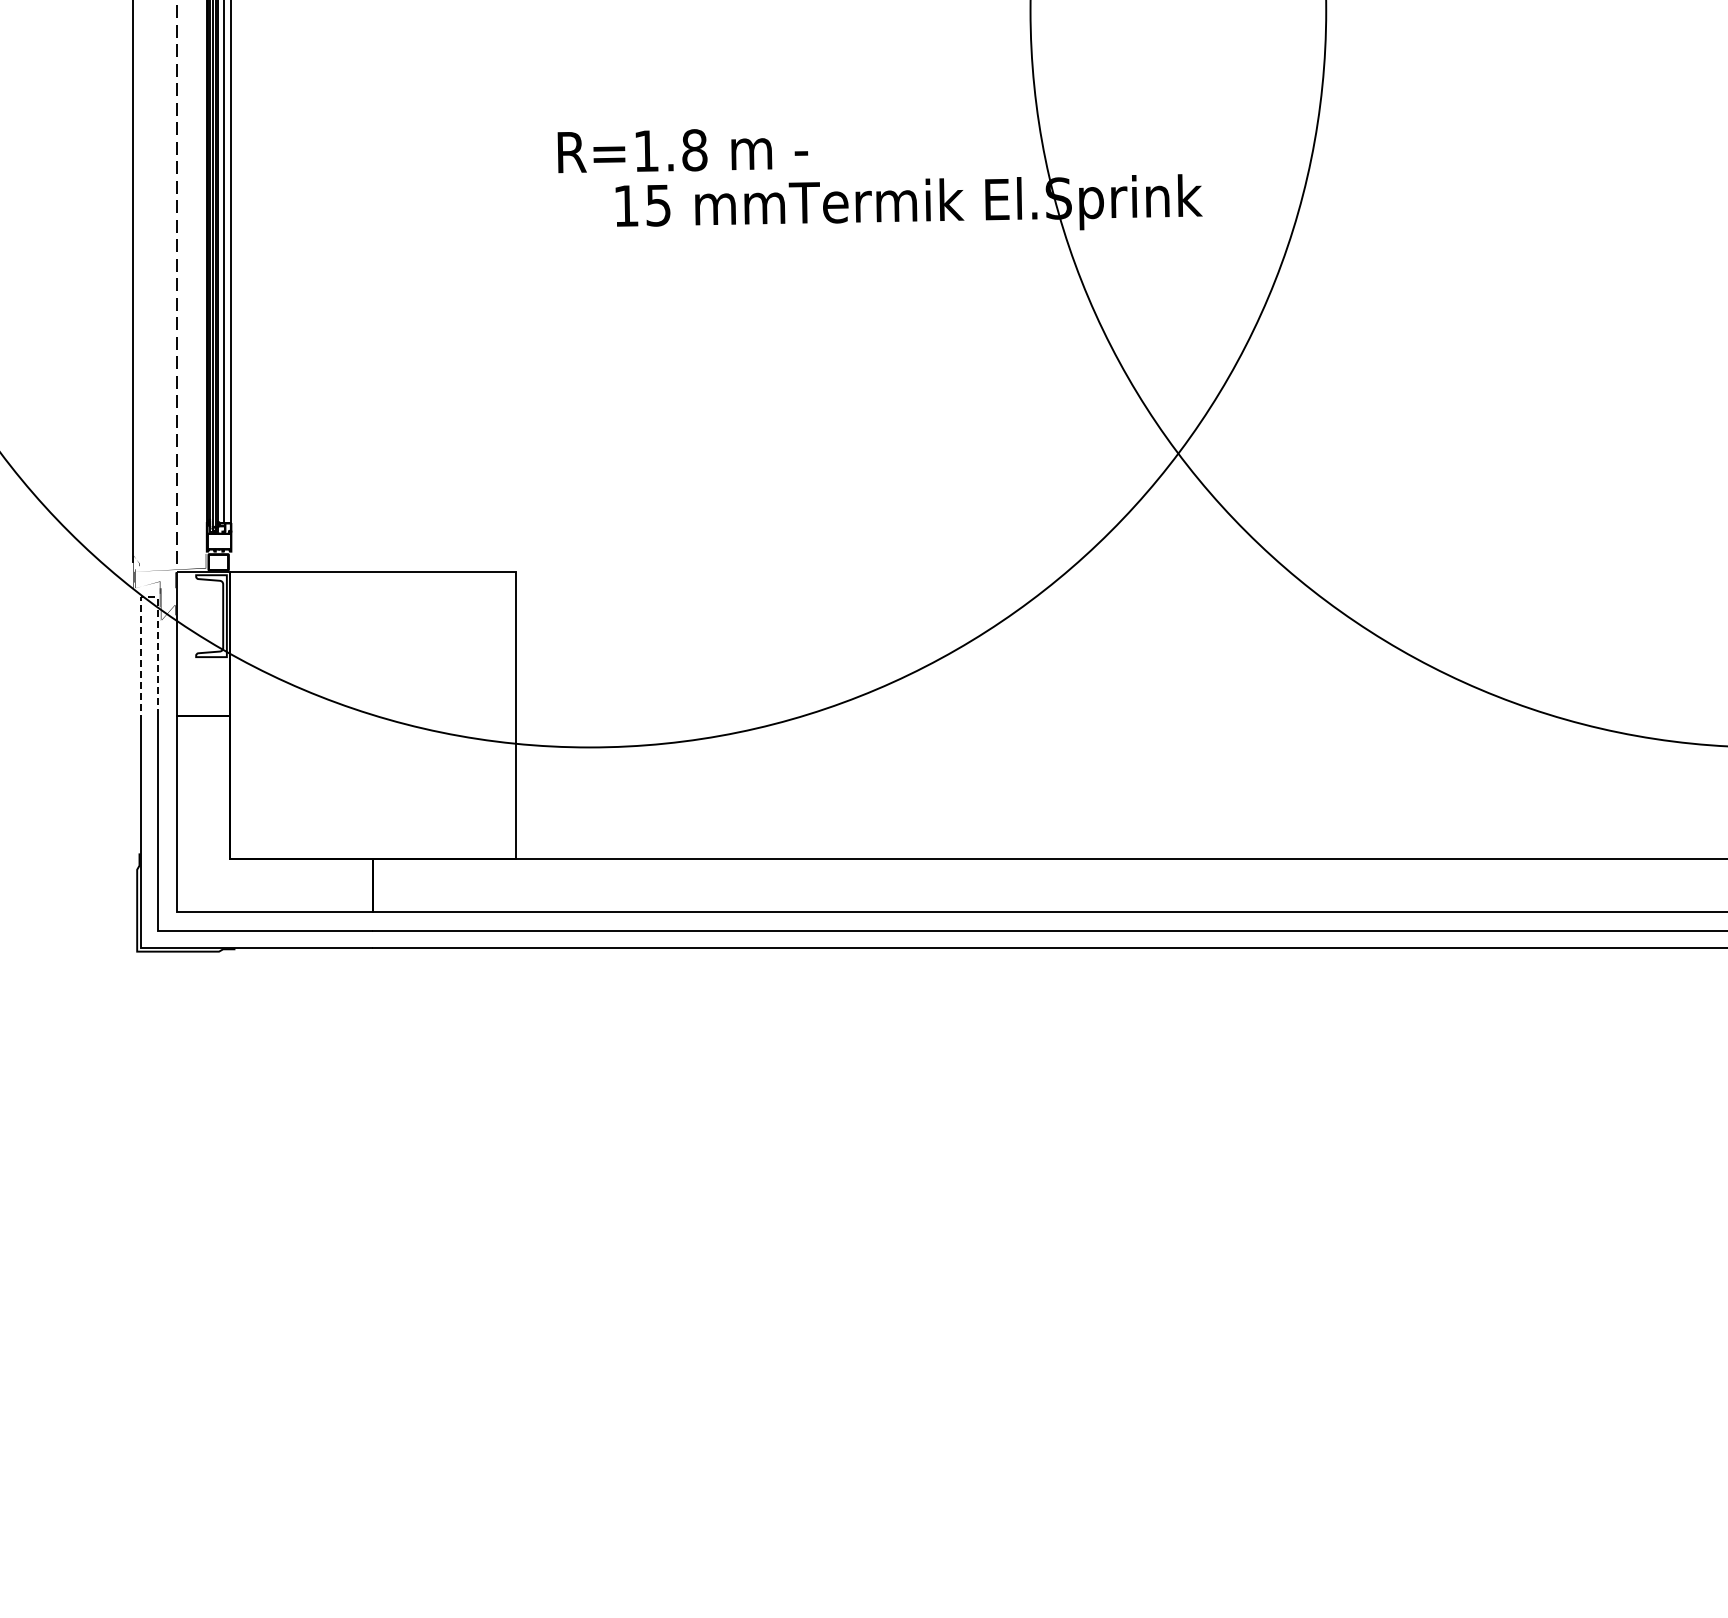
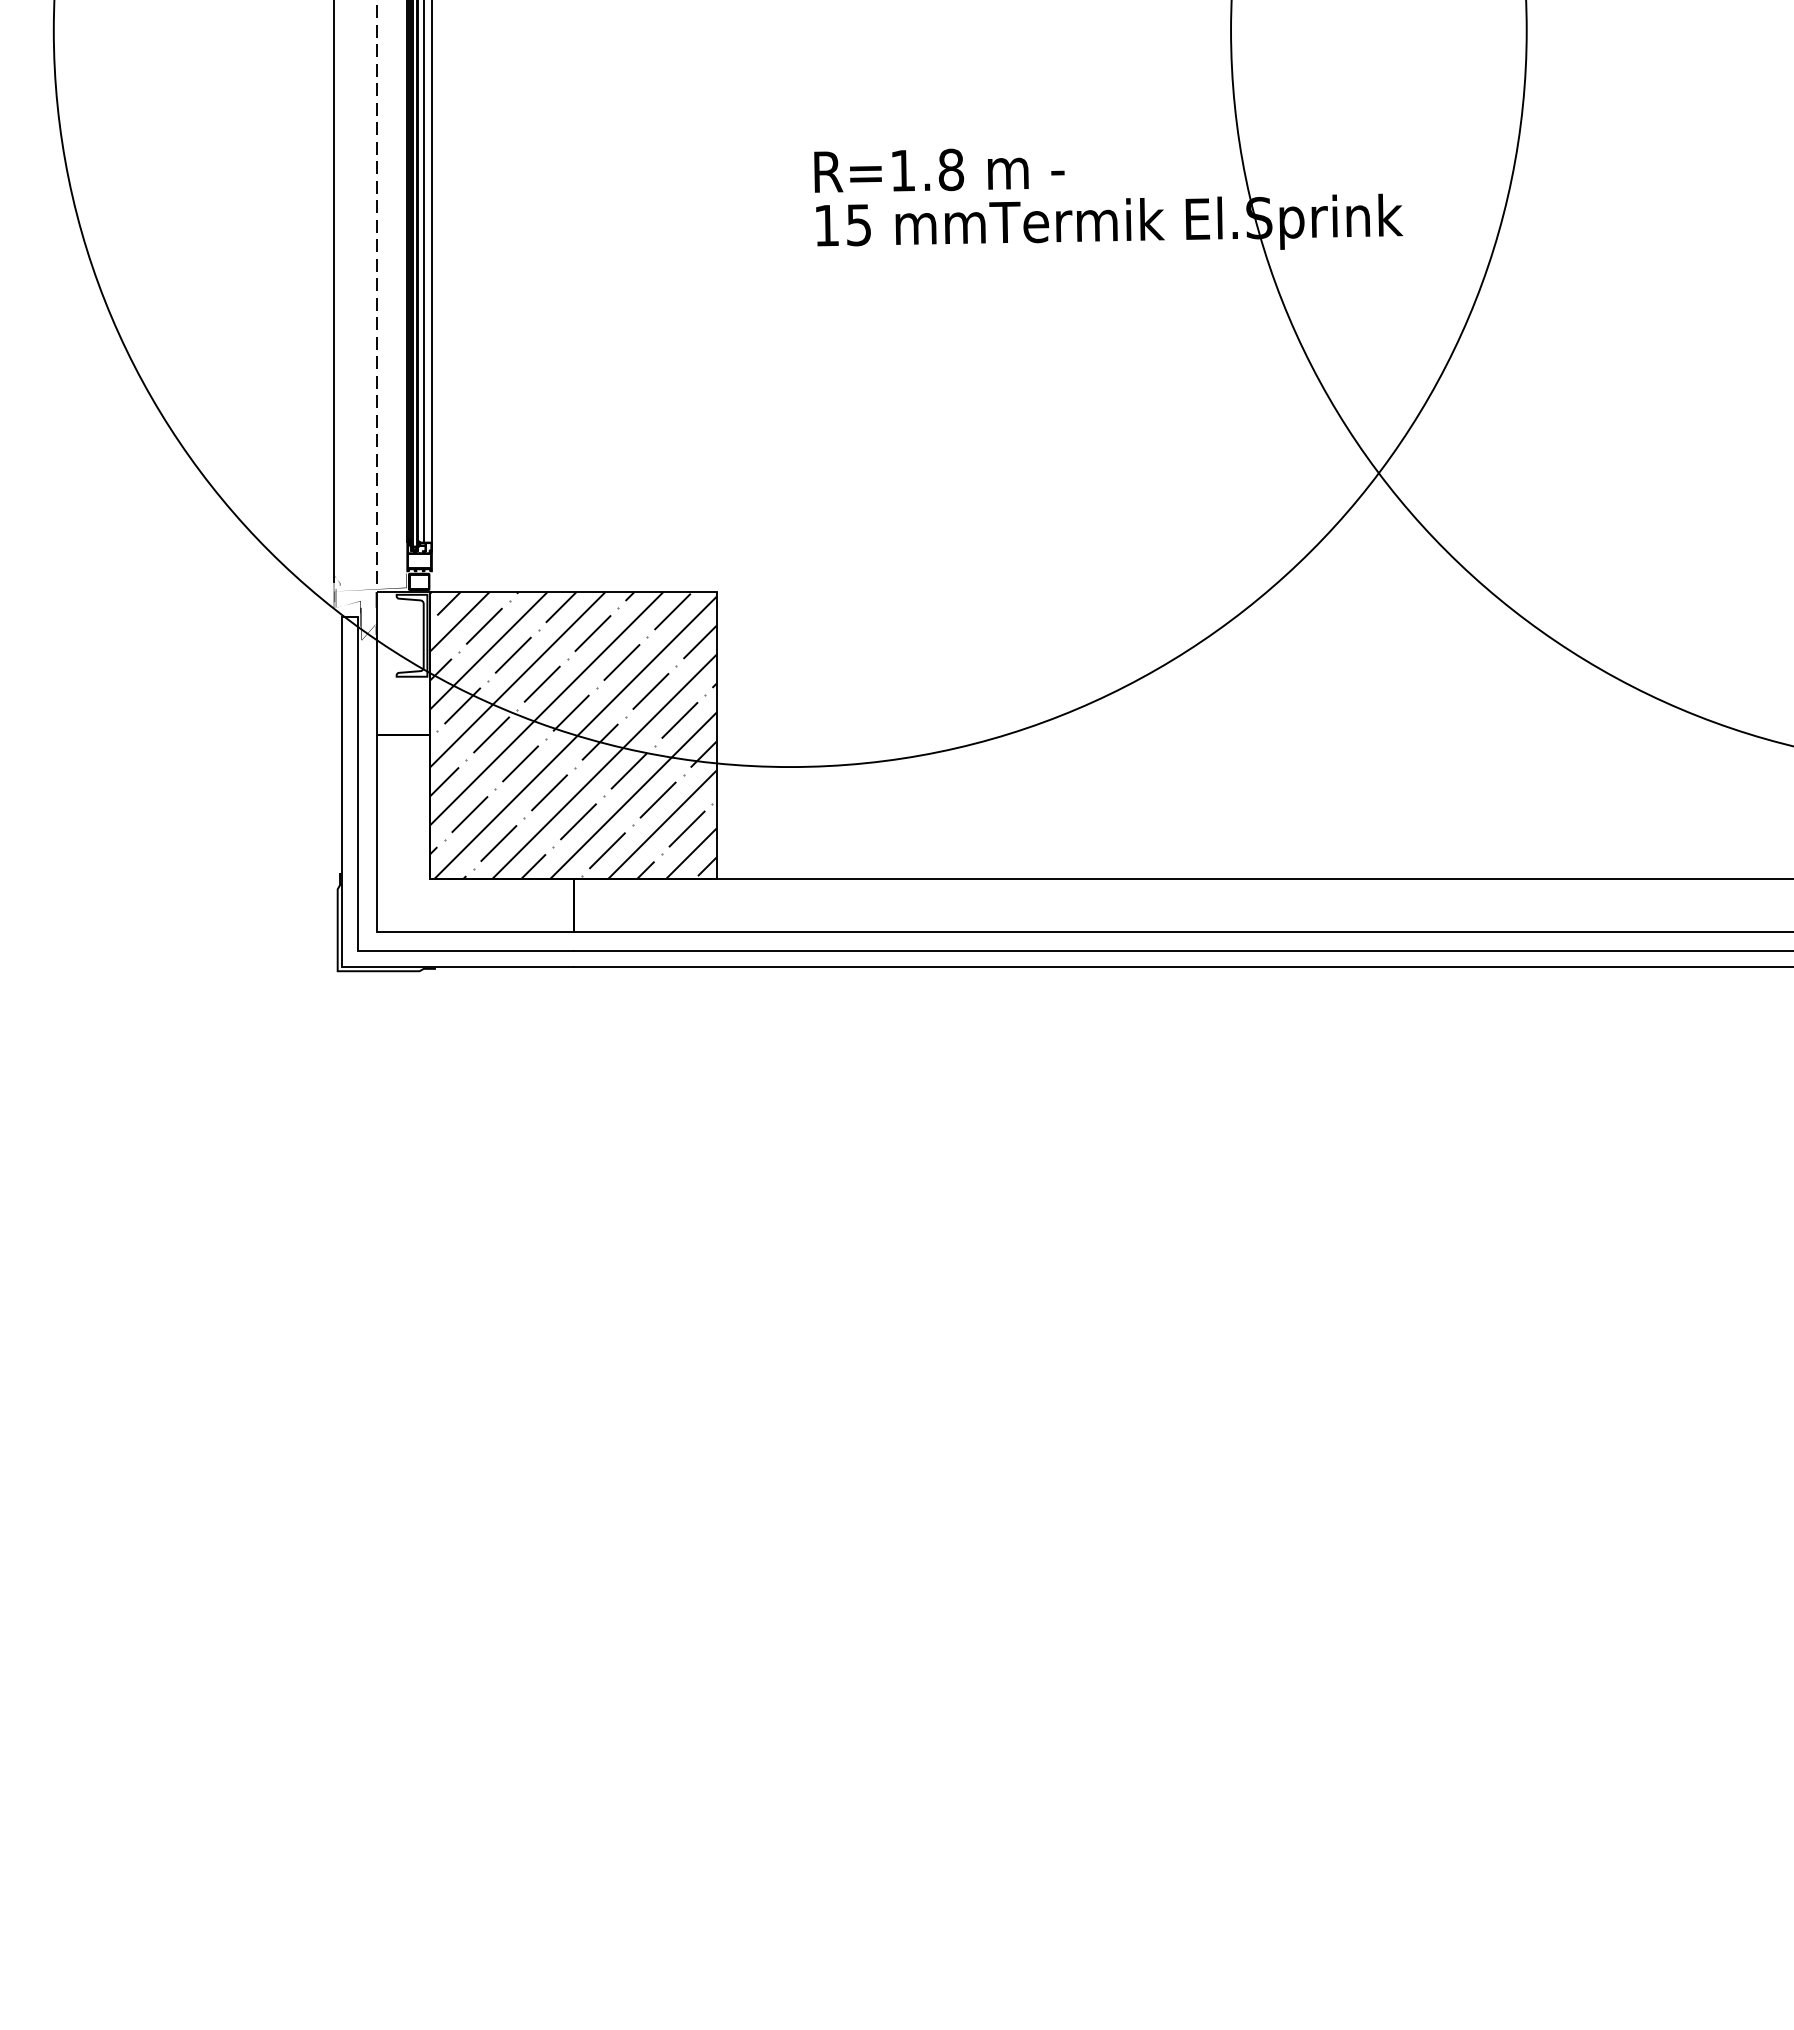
text: (682, 150) -> (939, 170), moved
line: (148, 596) -> (349, 616), dashed -> solid
hatch: (372, 714) -> (573, 734), added

